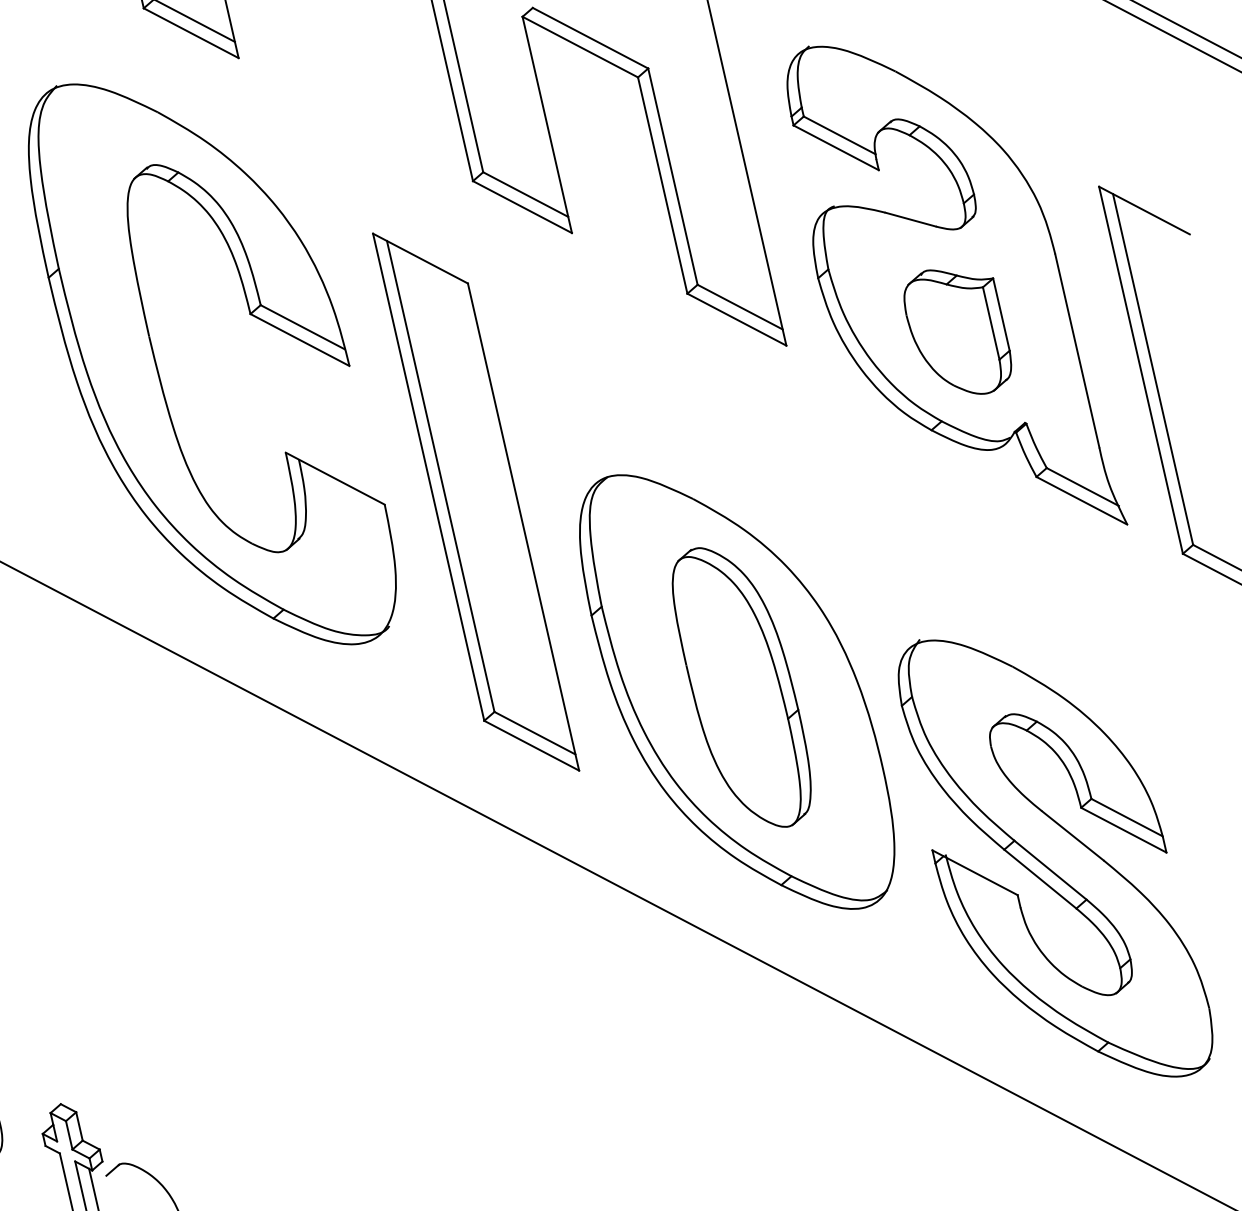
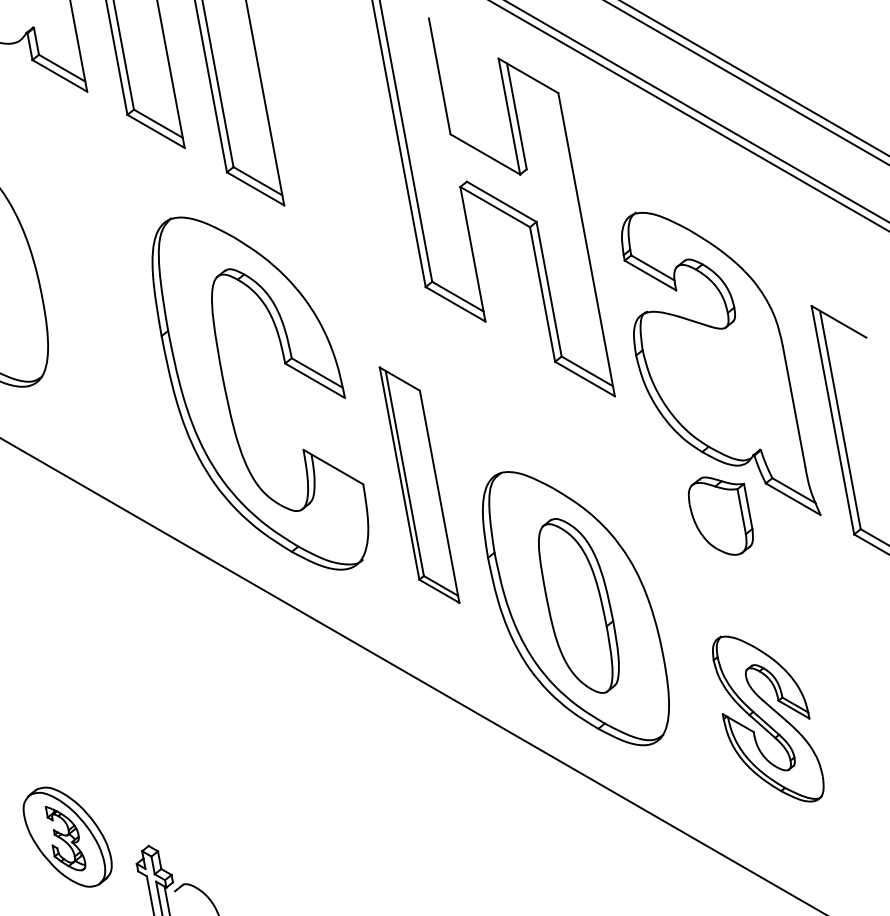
part: (957, 331) -> (720, 515), moved
part: (475, 502) -> (419, 485), size x0.7
part: (1056, 857) -> (768, 718), size x0.6

